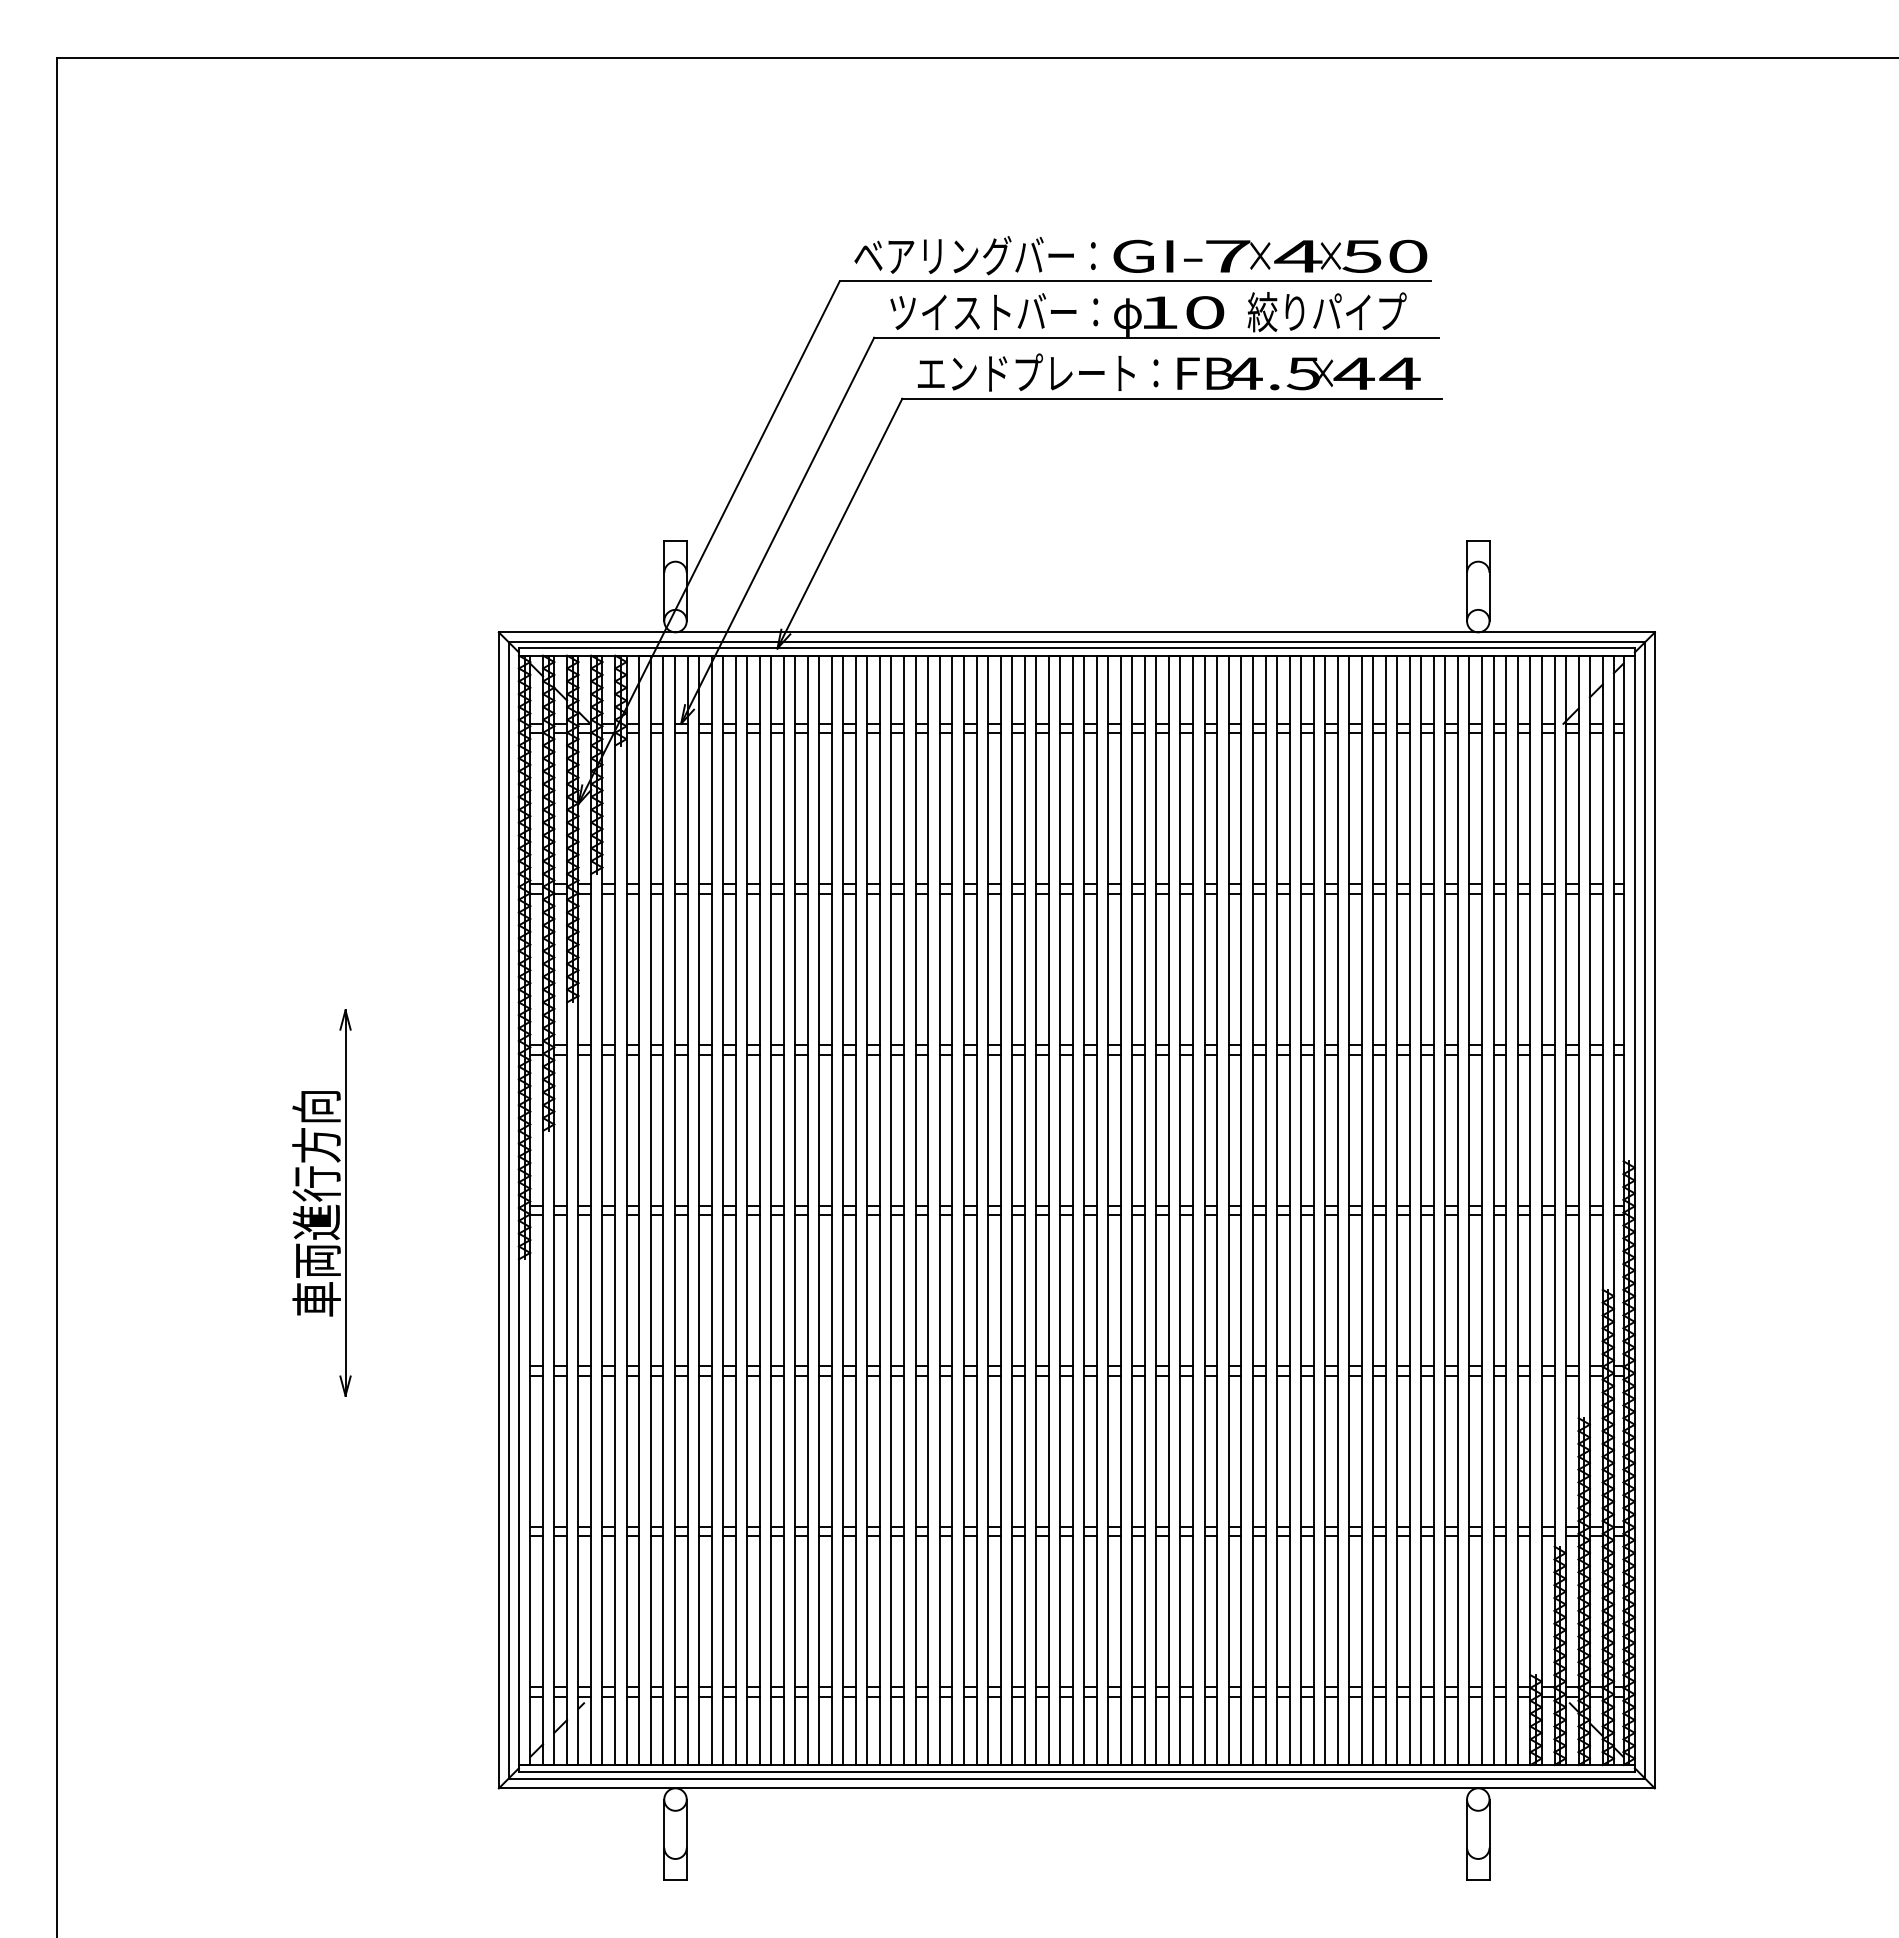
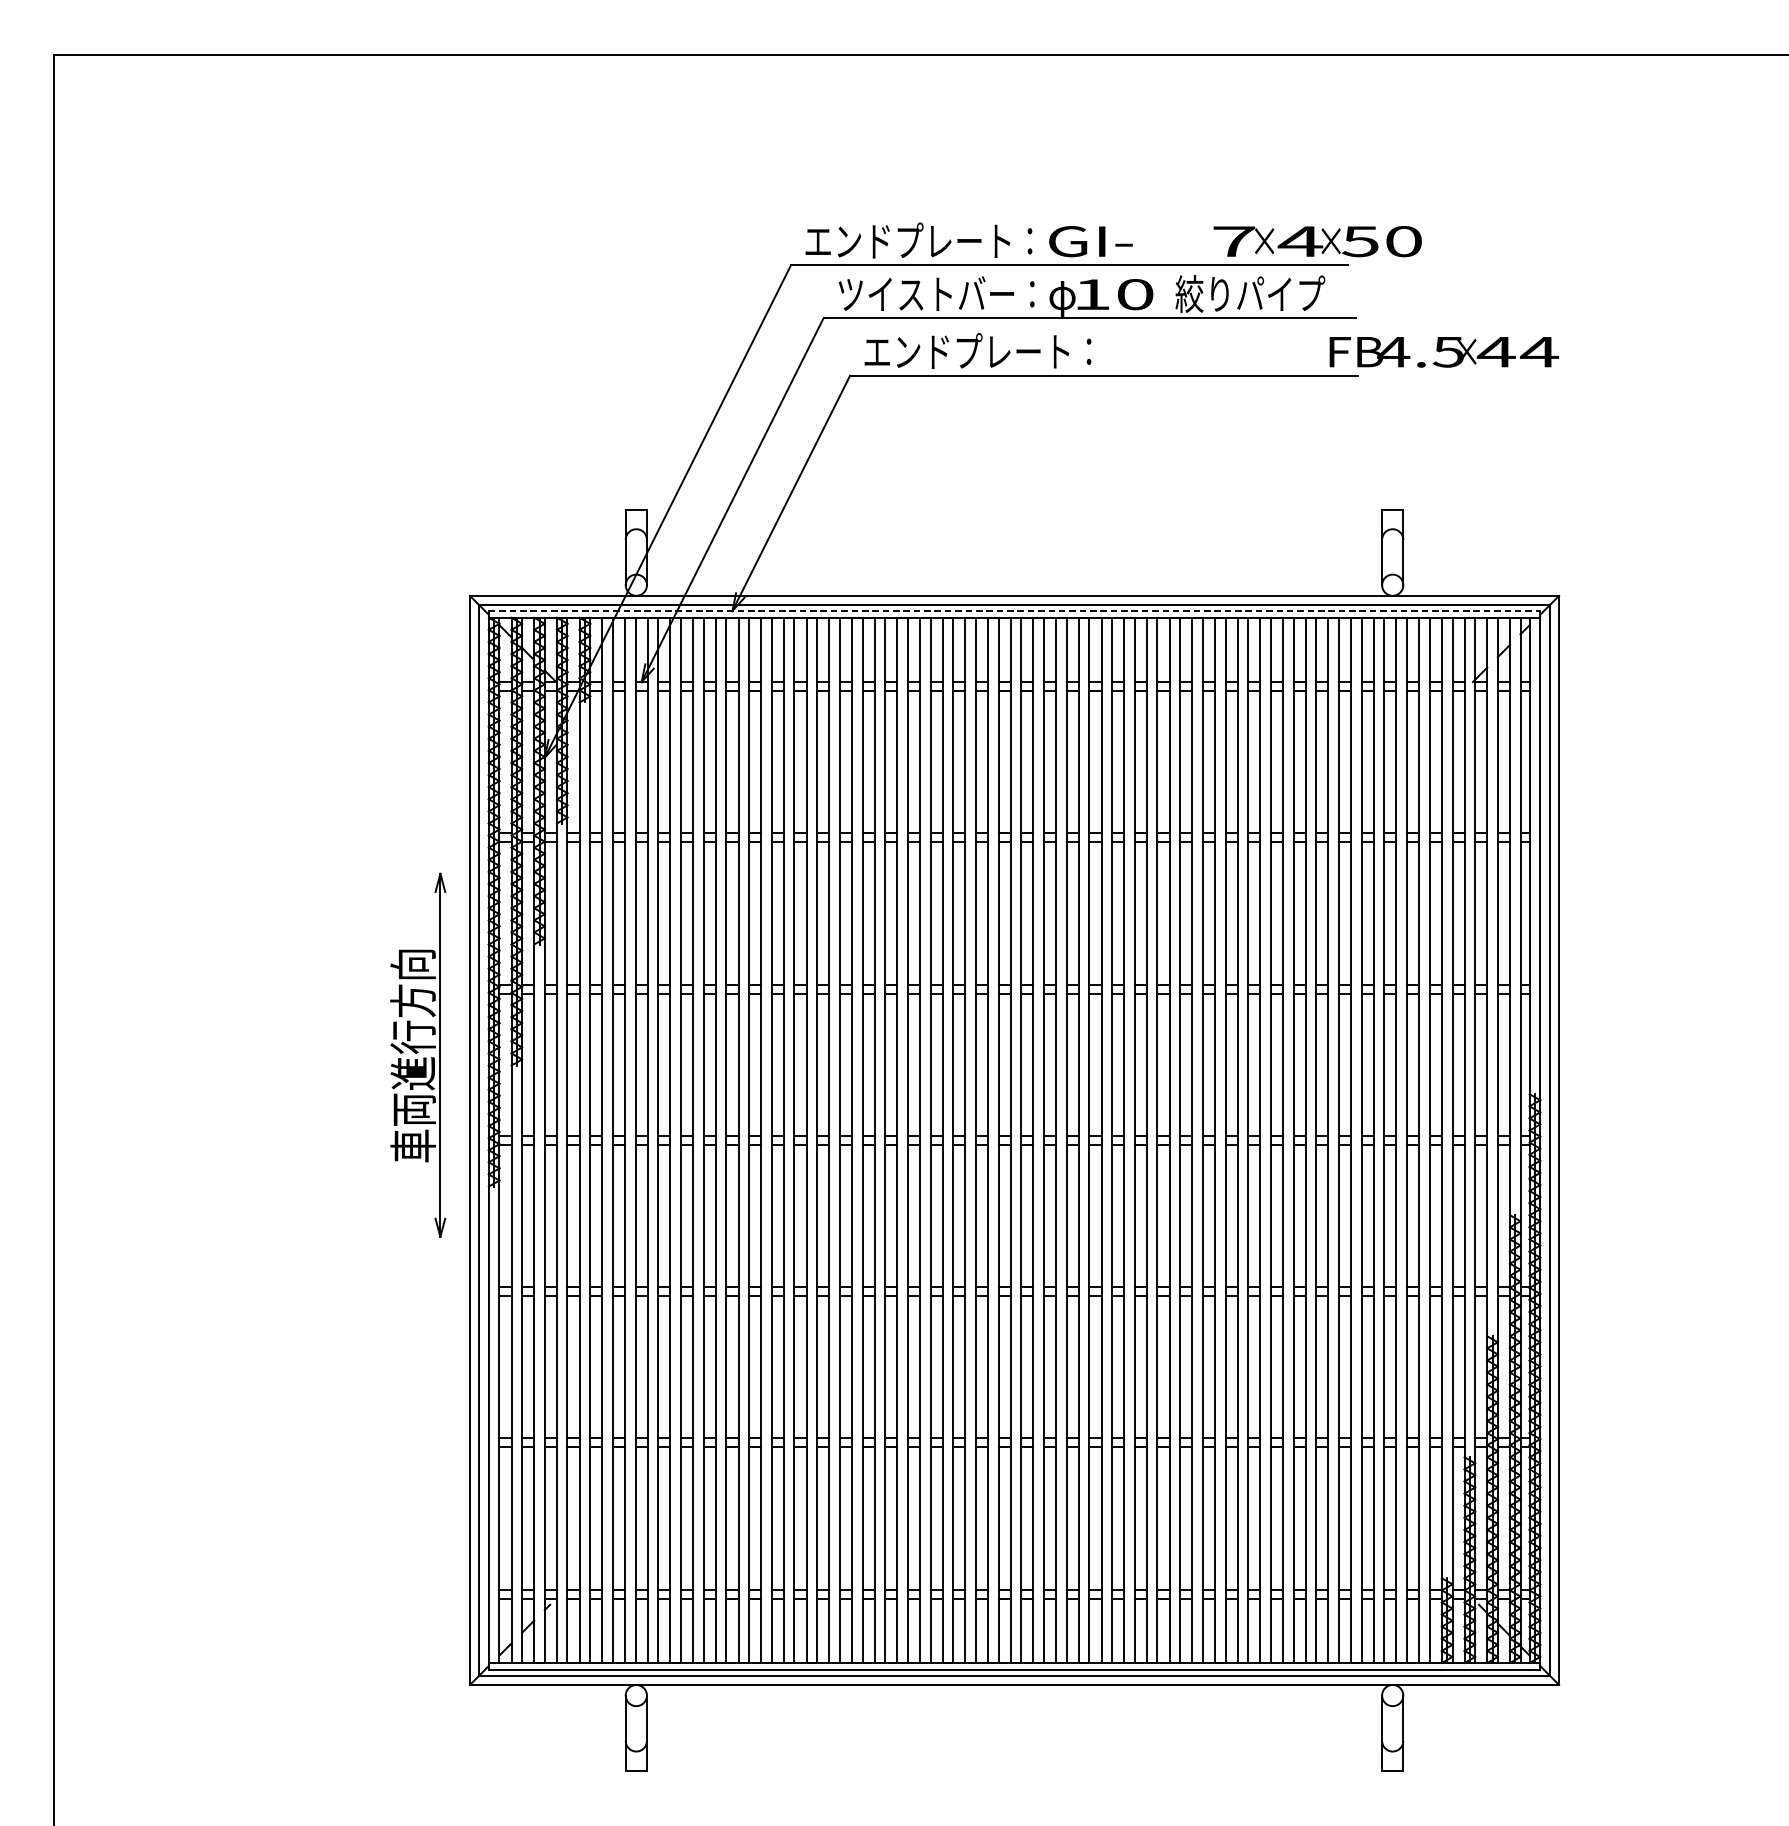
text: (963, 255) -> (907, 240), ベアリングバー： -> エンドプレート：
text: (1316, 255) -> (1317, 240), moved
text: (1298, 373) -> (1443, 351), moved
line: (1076, 648) -> (1014, 611), solid -> dashed
part: (321, 1202) -> (417, 1054), moved

